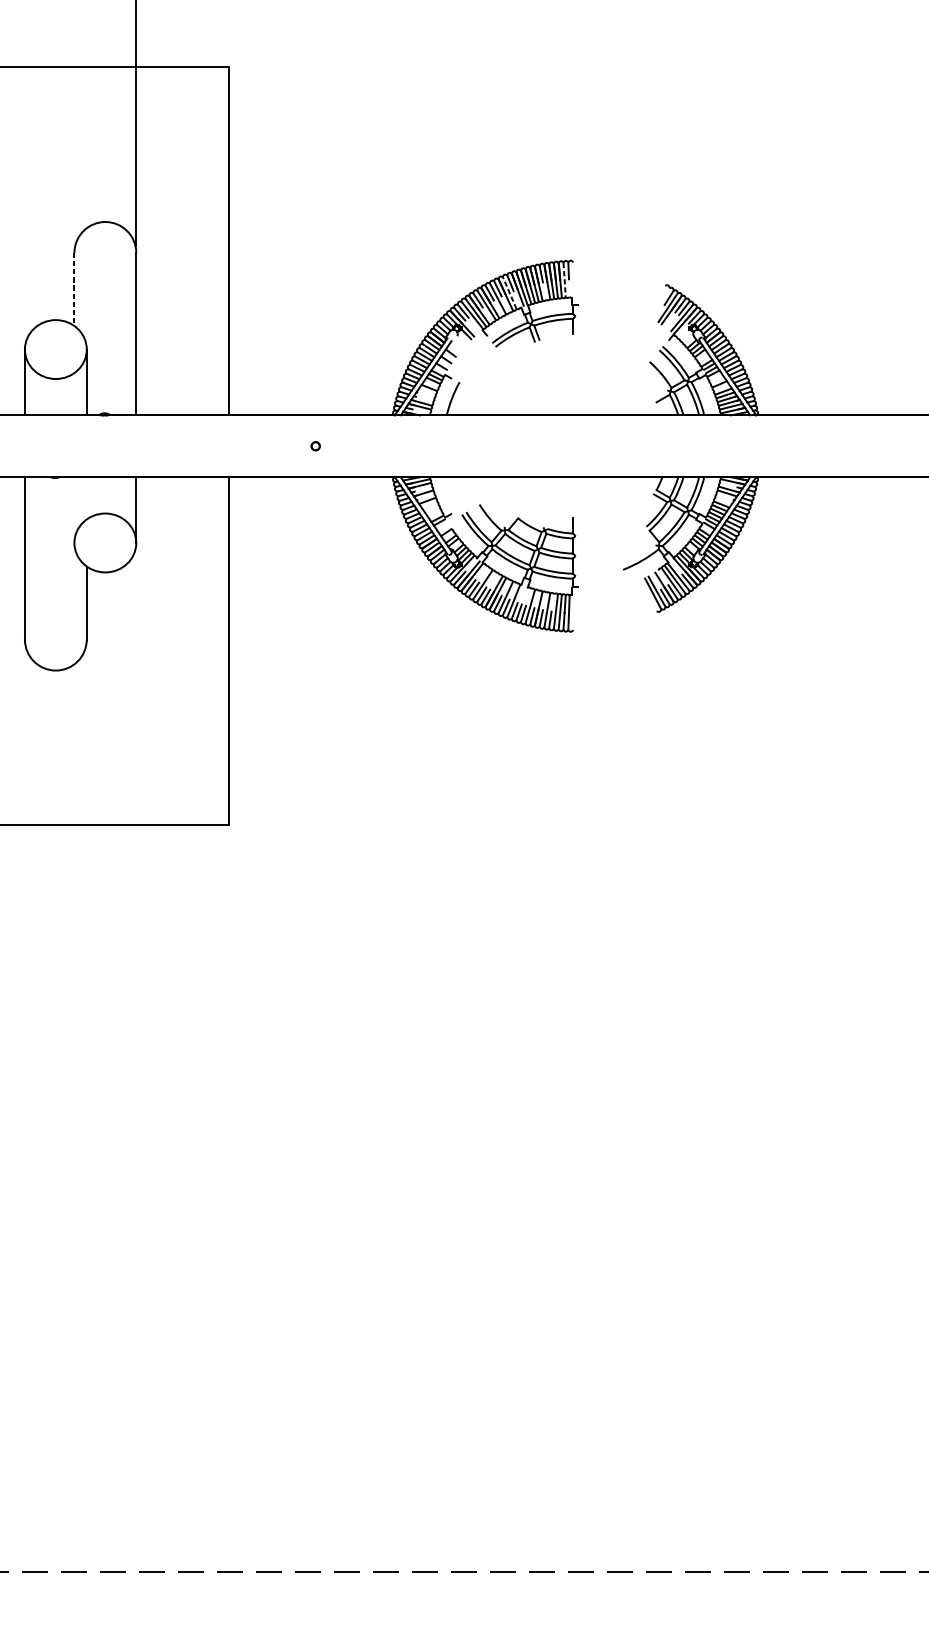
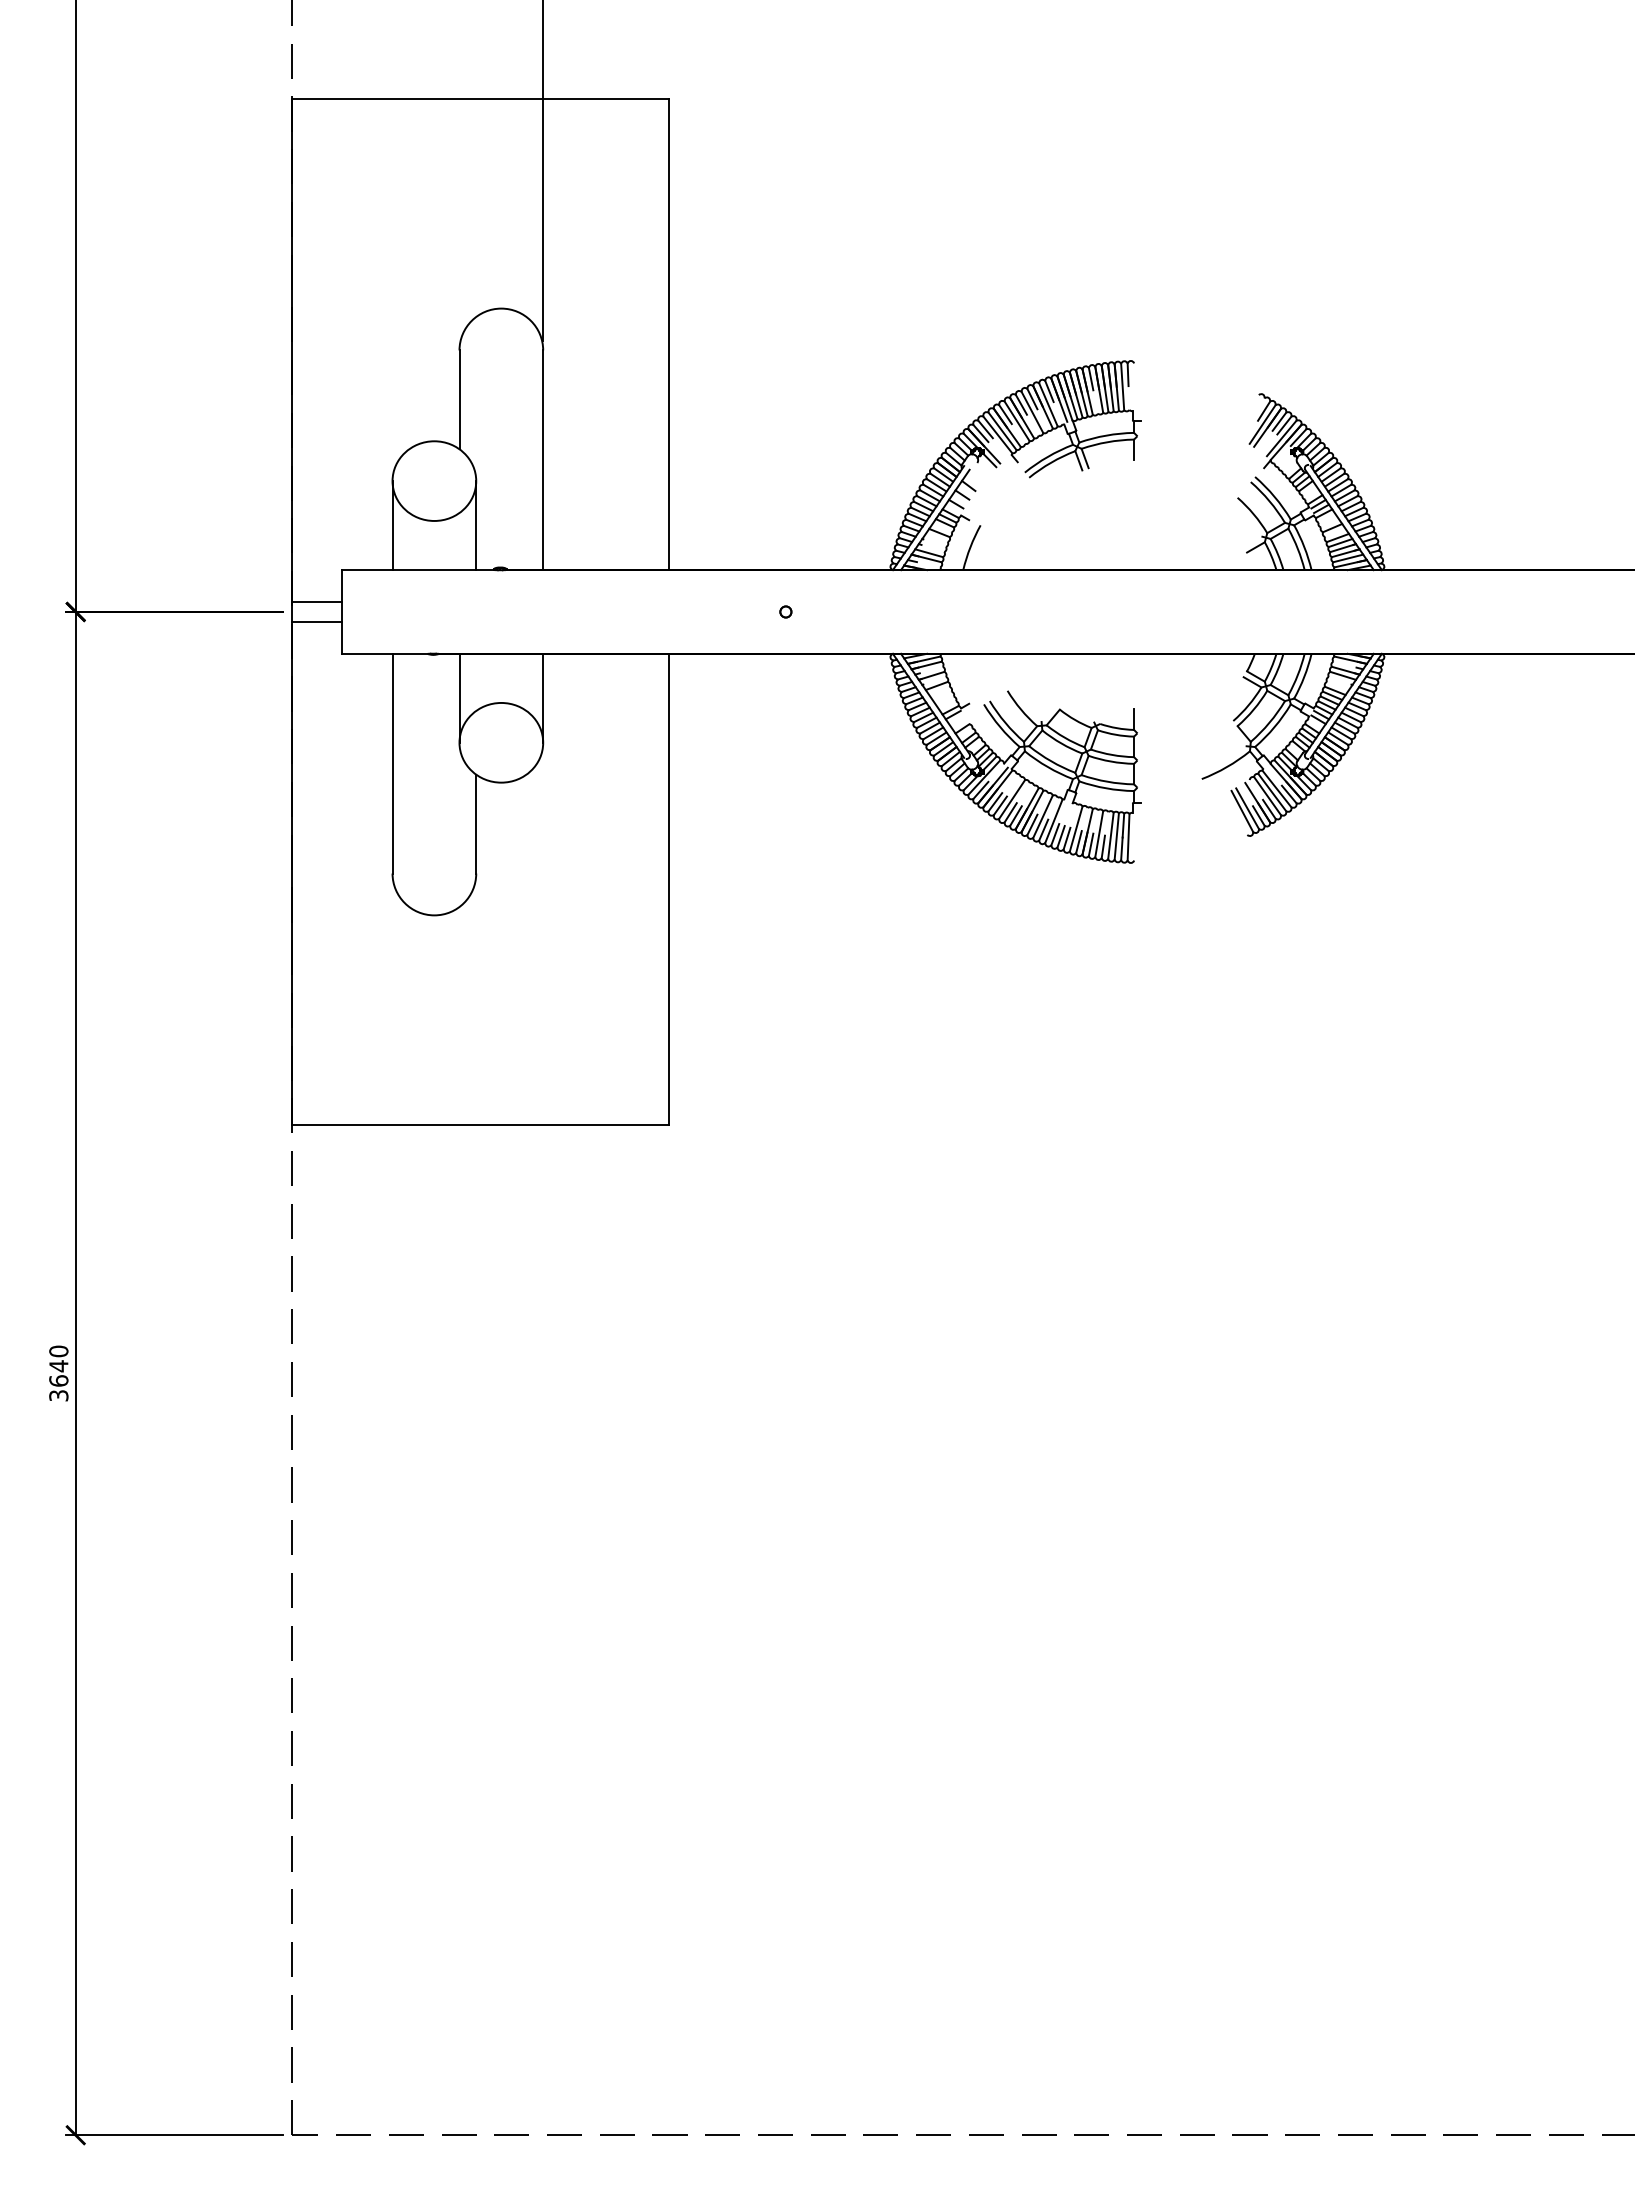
line: (564, 280) -> (1122, 387), dashed -> solid
line: (74, 289) -> (459, 400), dashed -> solid
line: (509, 292) -> (1048, 404), dashed -> solid
line: (74, 509) -> (459, 697), added

